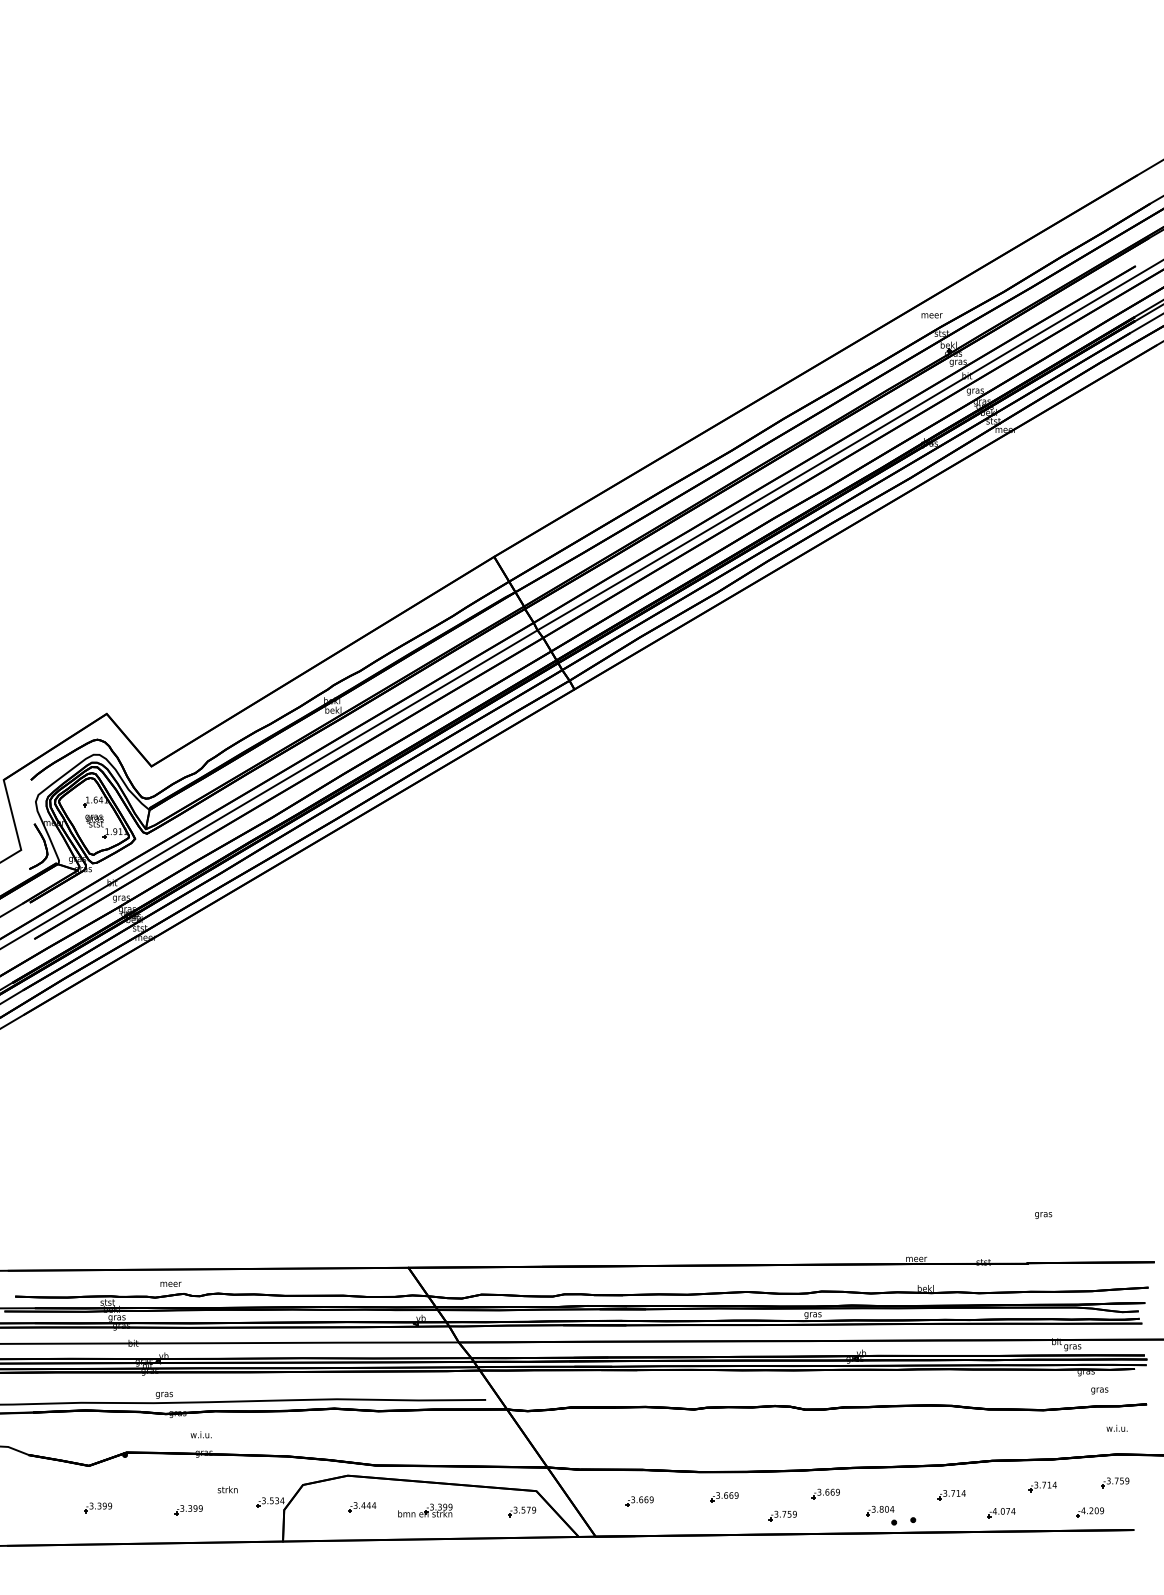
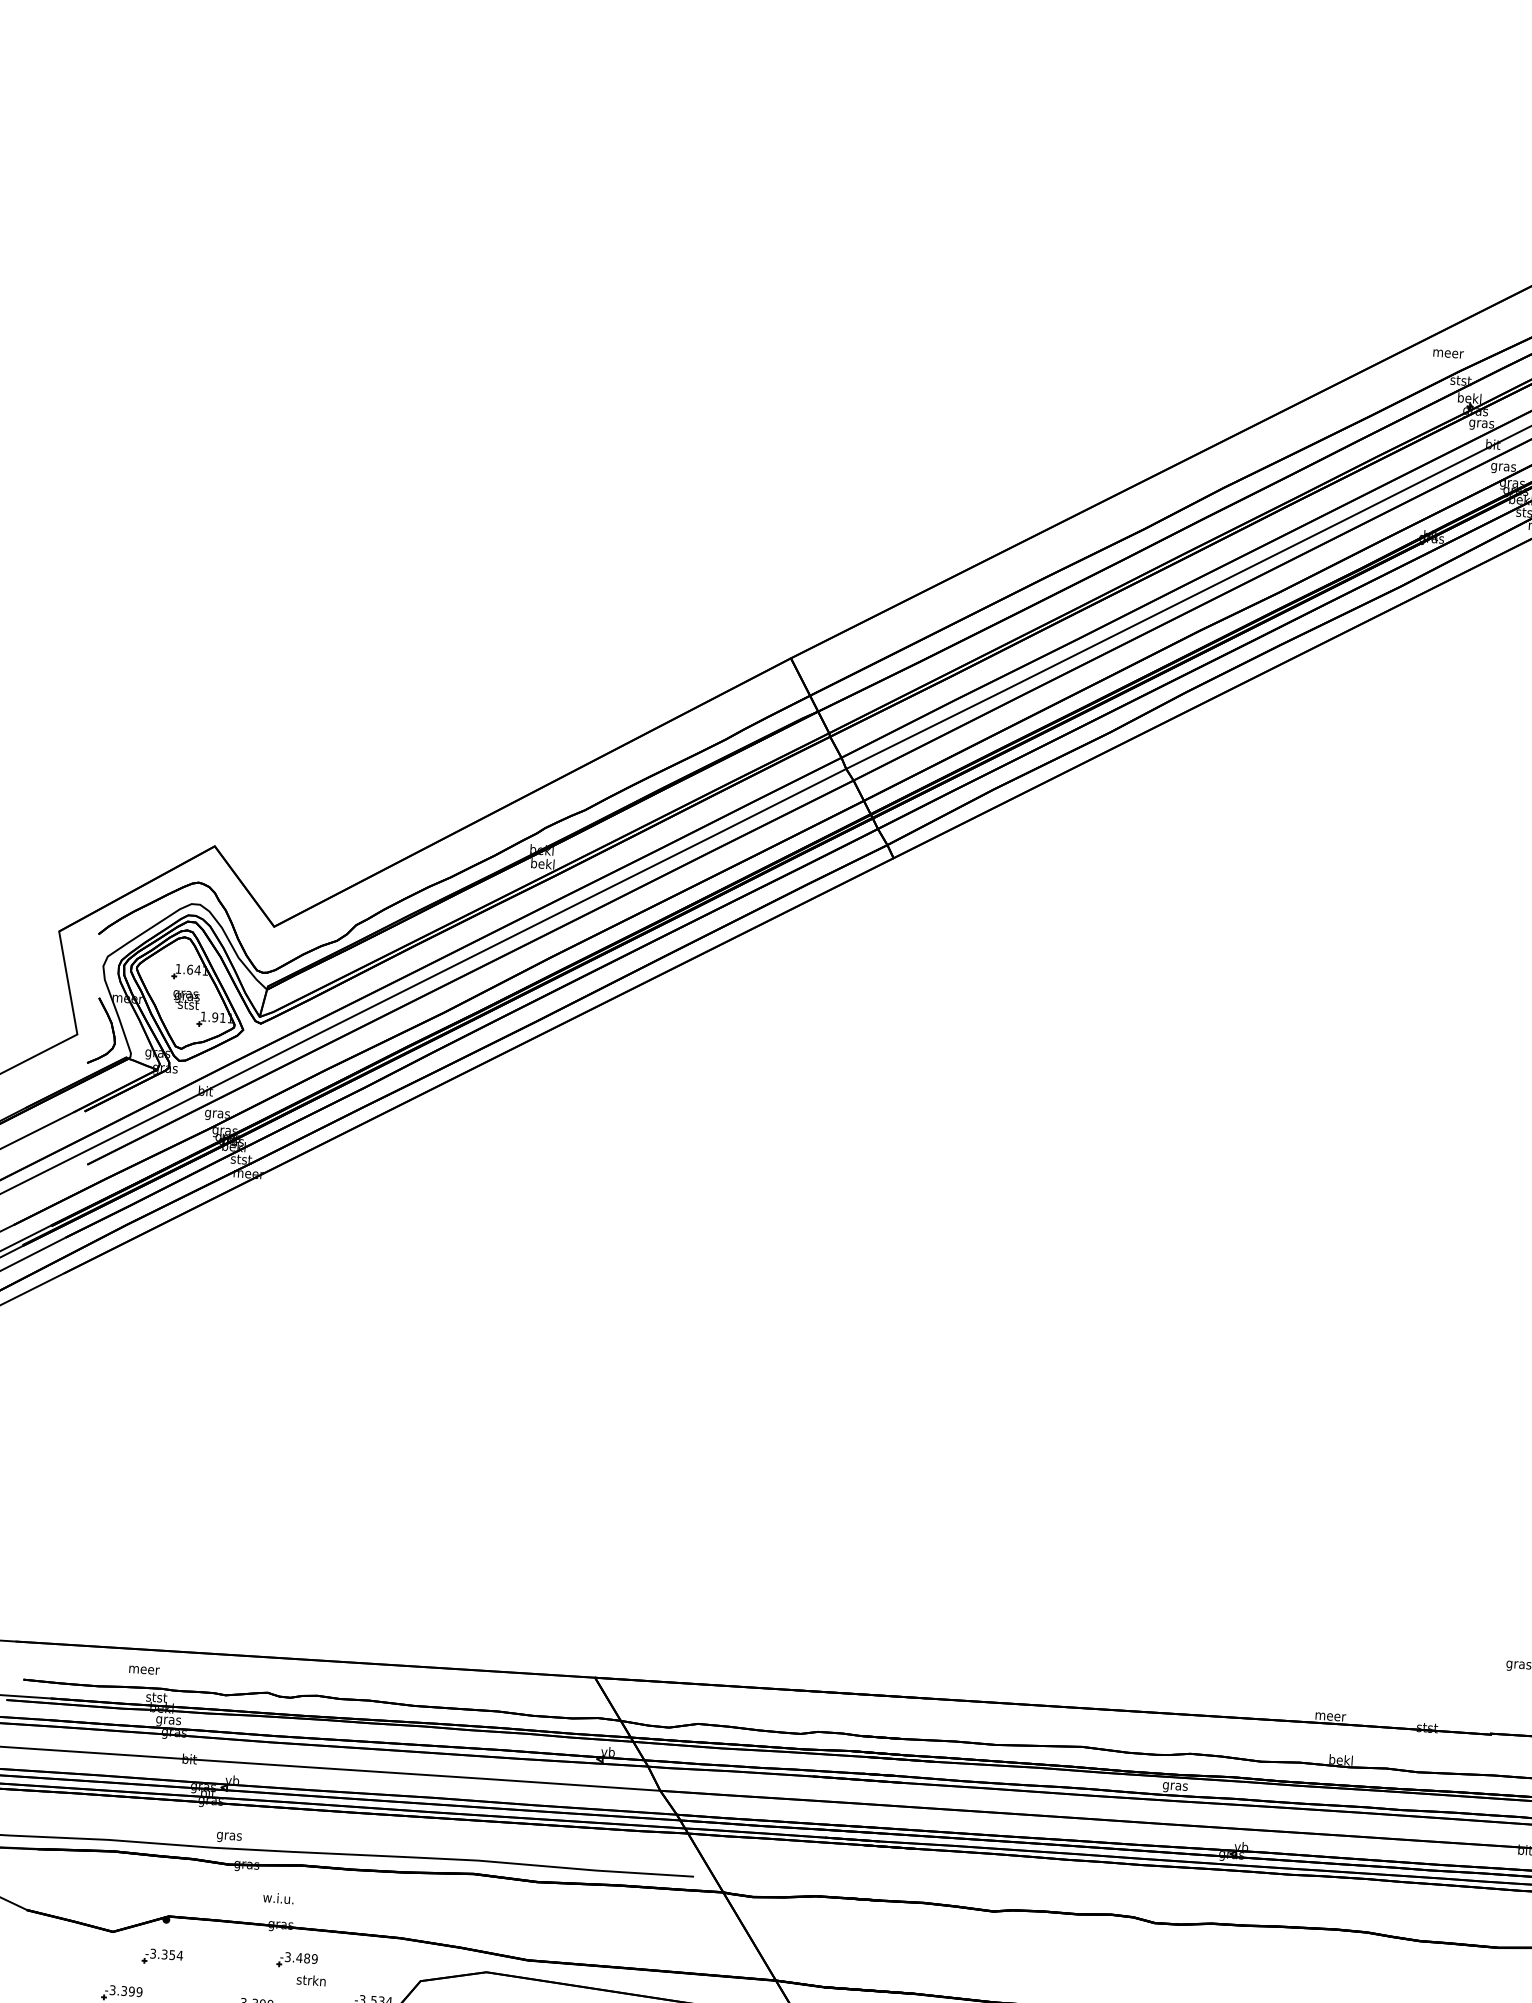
text: (170, 1283) -> (143, 1668), moved
part: (217, 1476) -> (297, 1960), added
part: (124, 1480) -> (162, 1956), added

